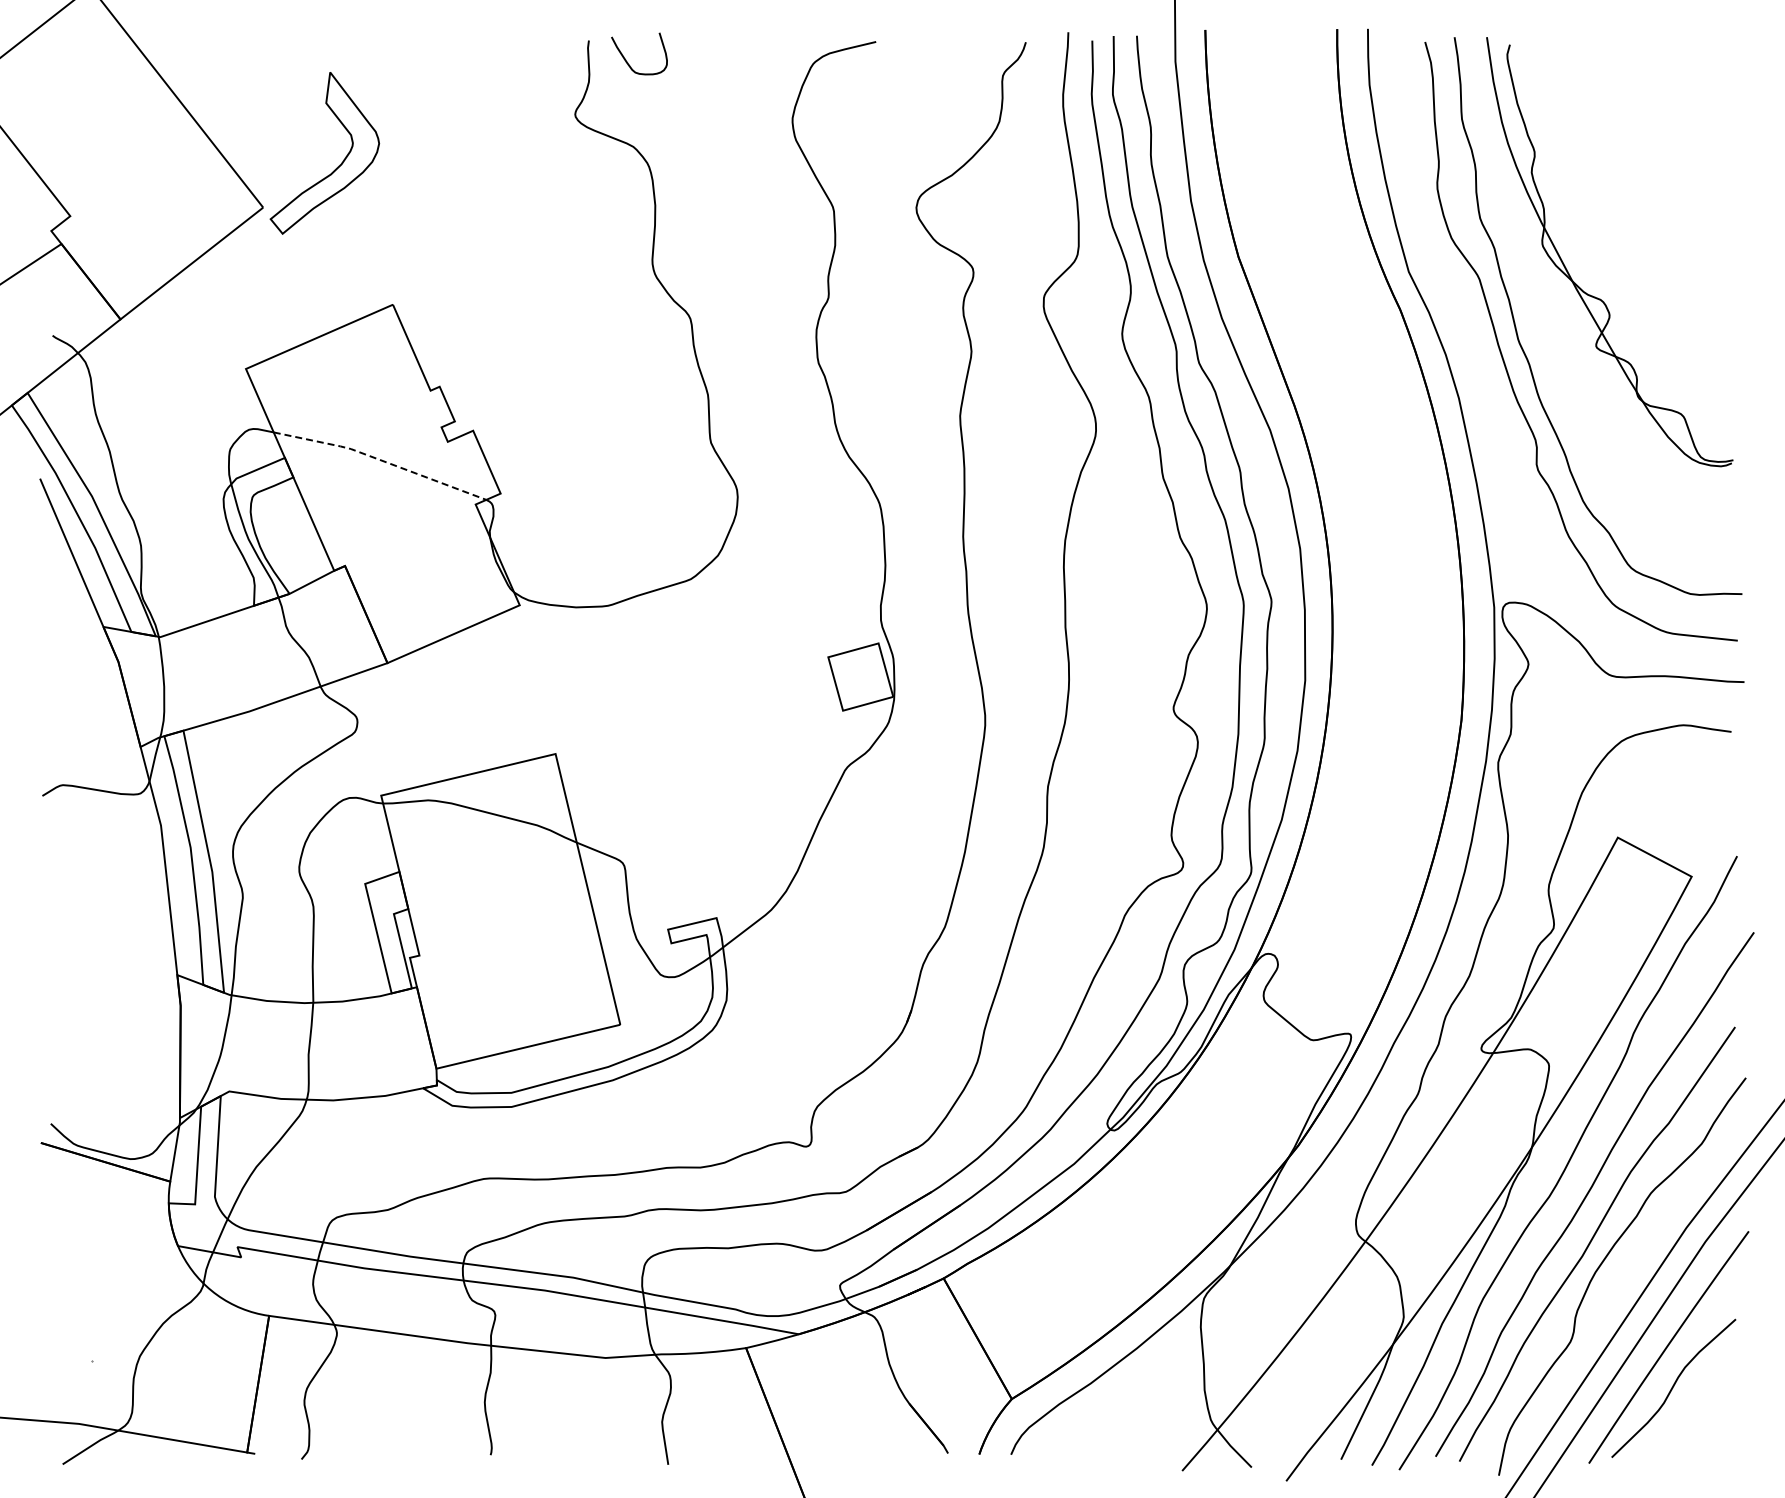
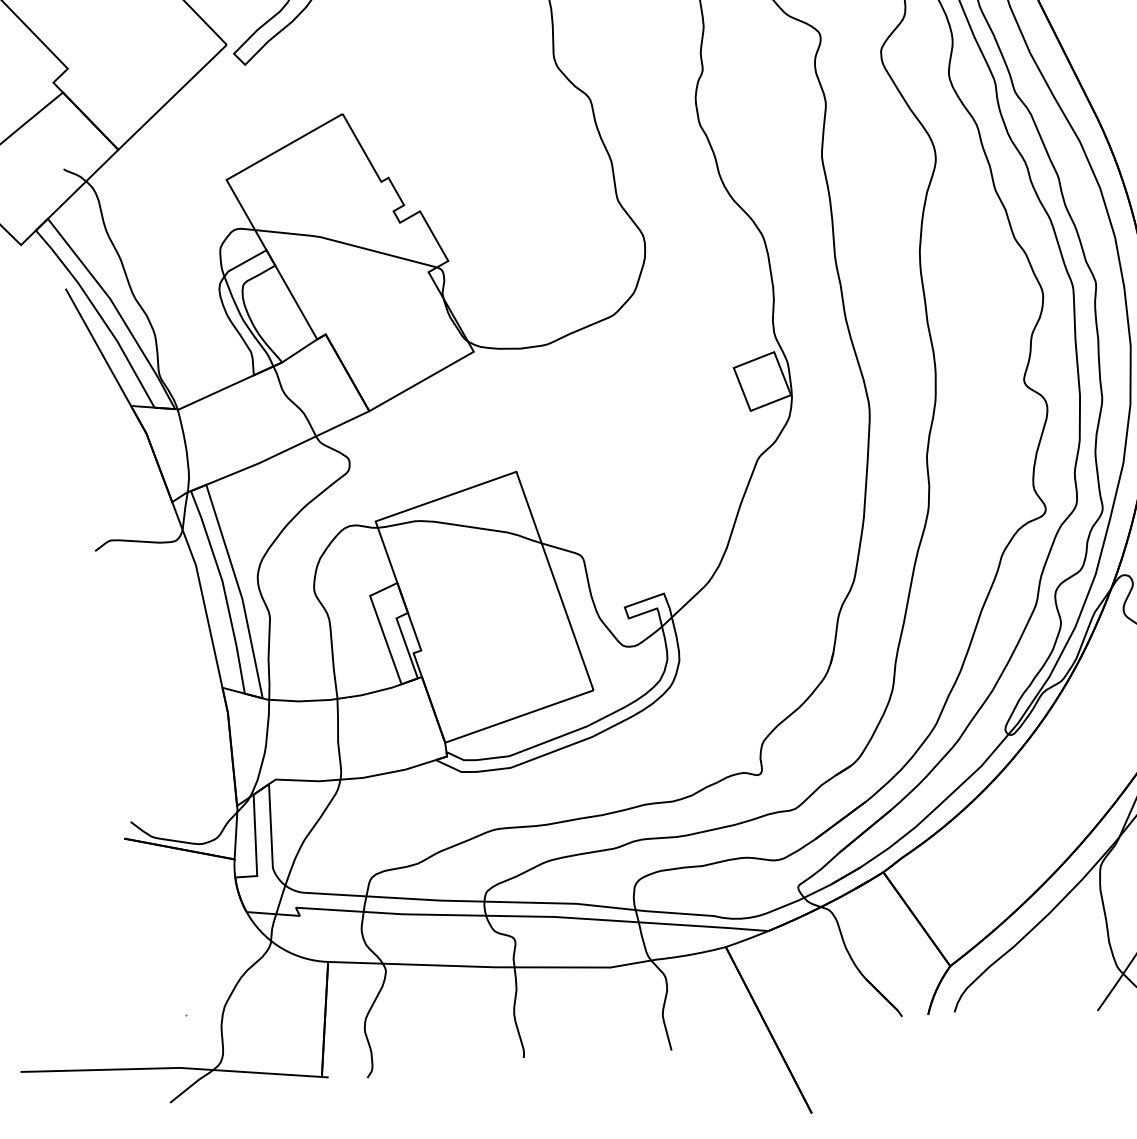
line: (380, 460) -> (345, 244), dashed -> solid

